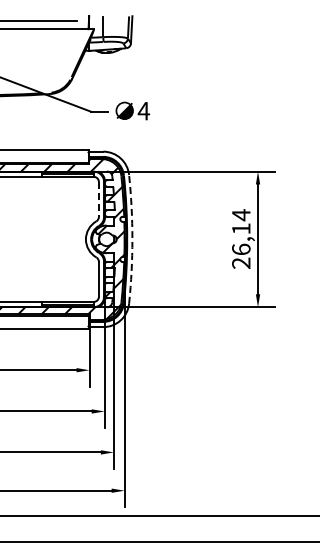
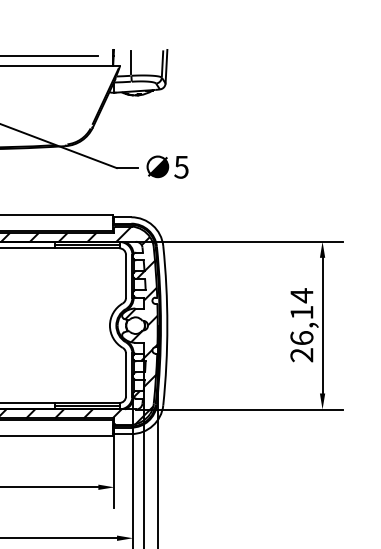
text: (143, 111) -> (181, 167), 4 -> 5
line: (98, 199) -> (125, 276), dashed -> solid
arc: (132, 239) -> (167, 325), dashed -> solid

